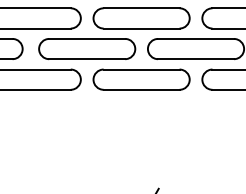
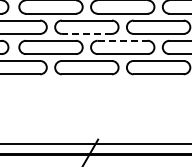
line: (141, 27) -> (86, 33), solid -> dashed
line: (197, 38) -> (123, 40), solid -> dashed

